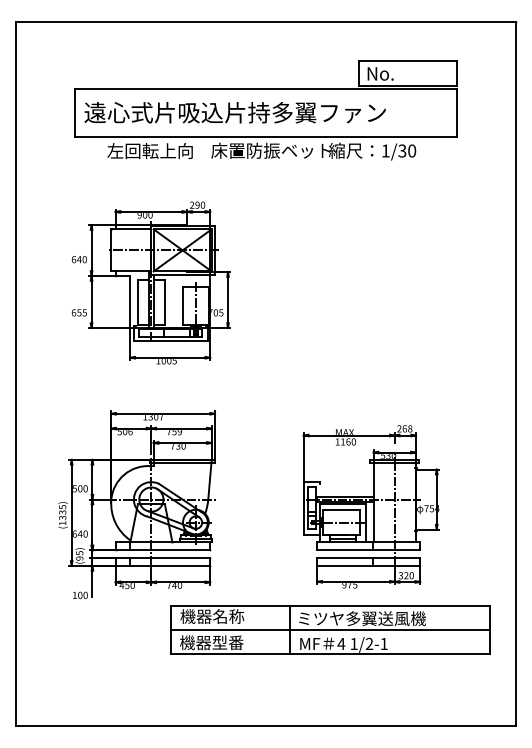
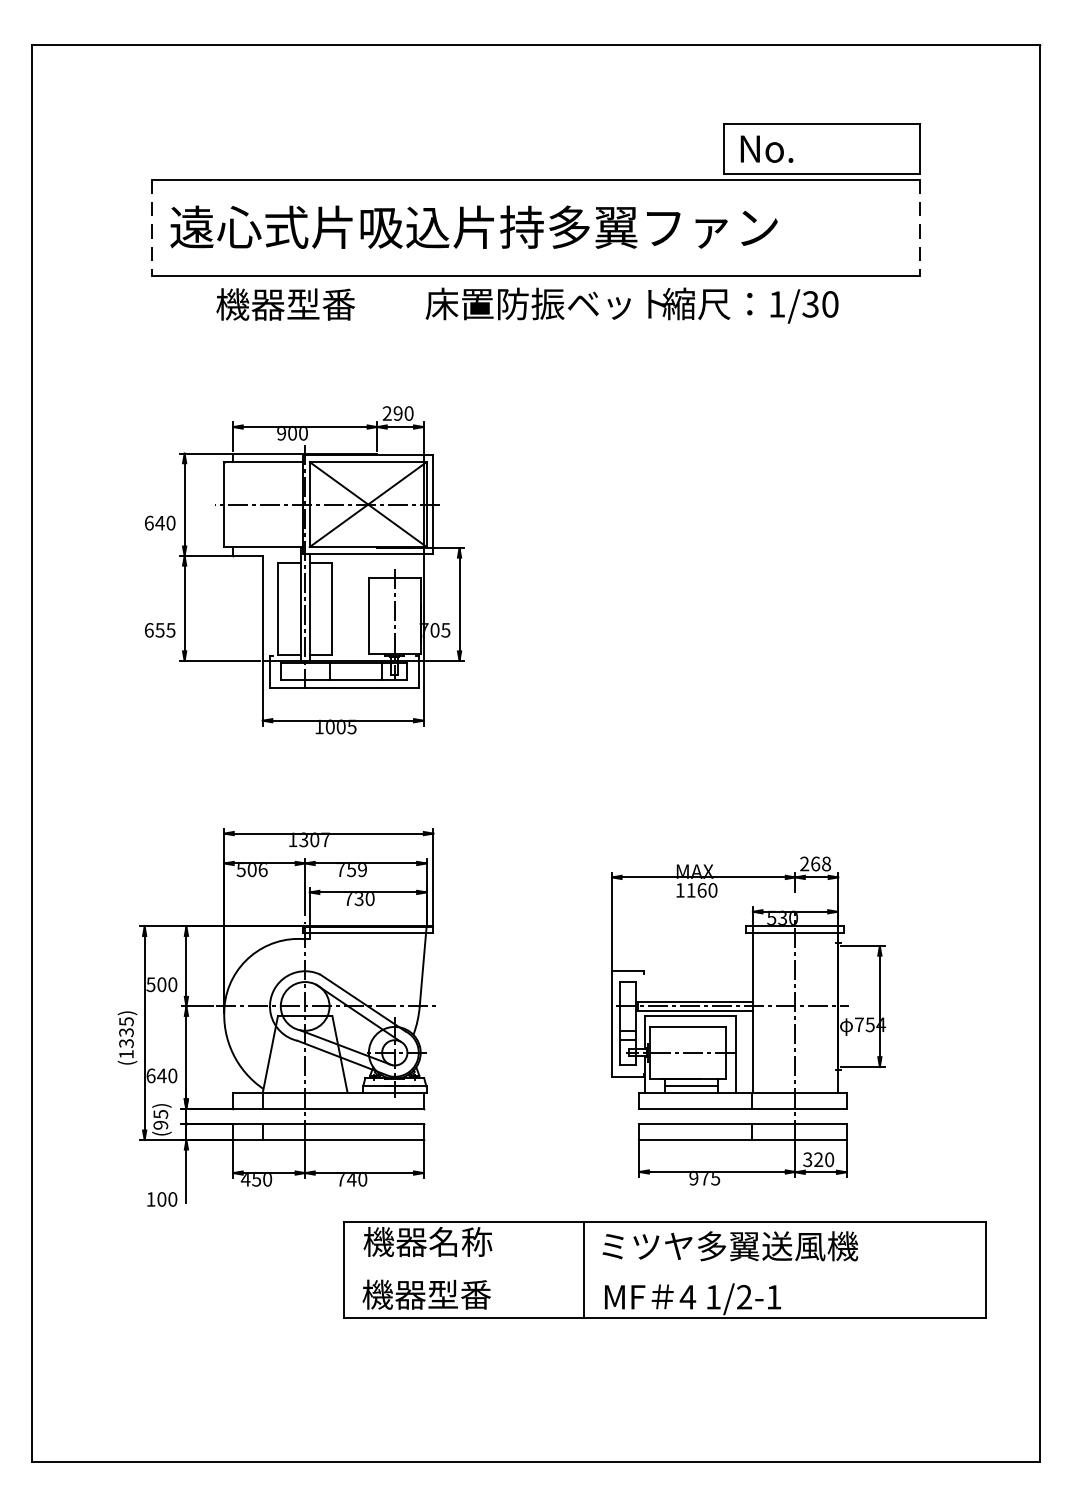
line: (75, 113) -> (152, 228), solid -> dashed
line: (456, 113) -> (919, 228), solid -> dashed
text: (149, 151) -> (301, 305), 左回転上向 -> 機器型番
line: (329, 630) -> (663, 1270), removed

